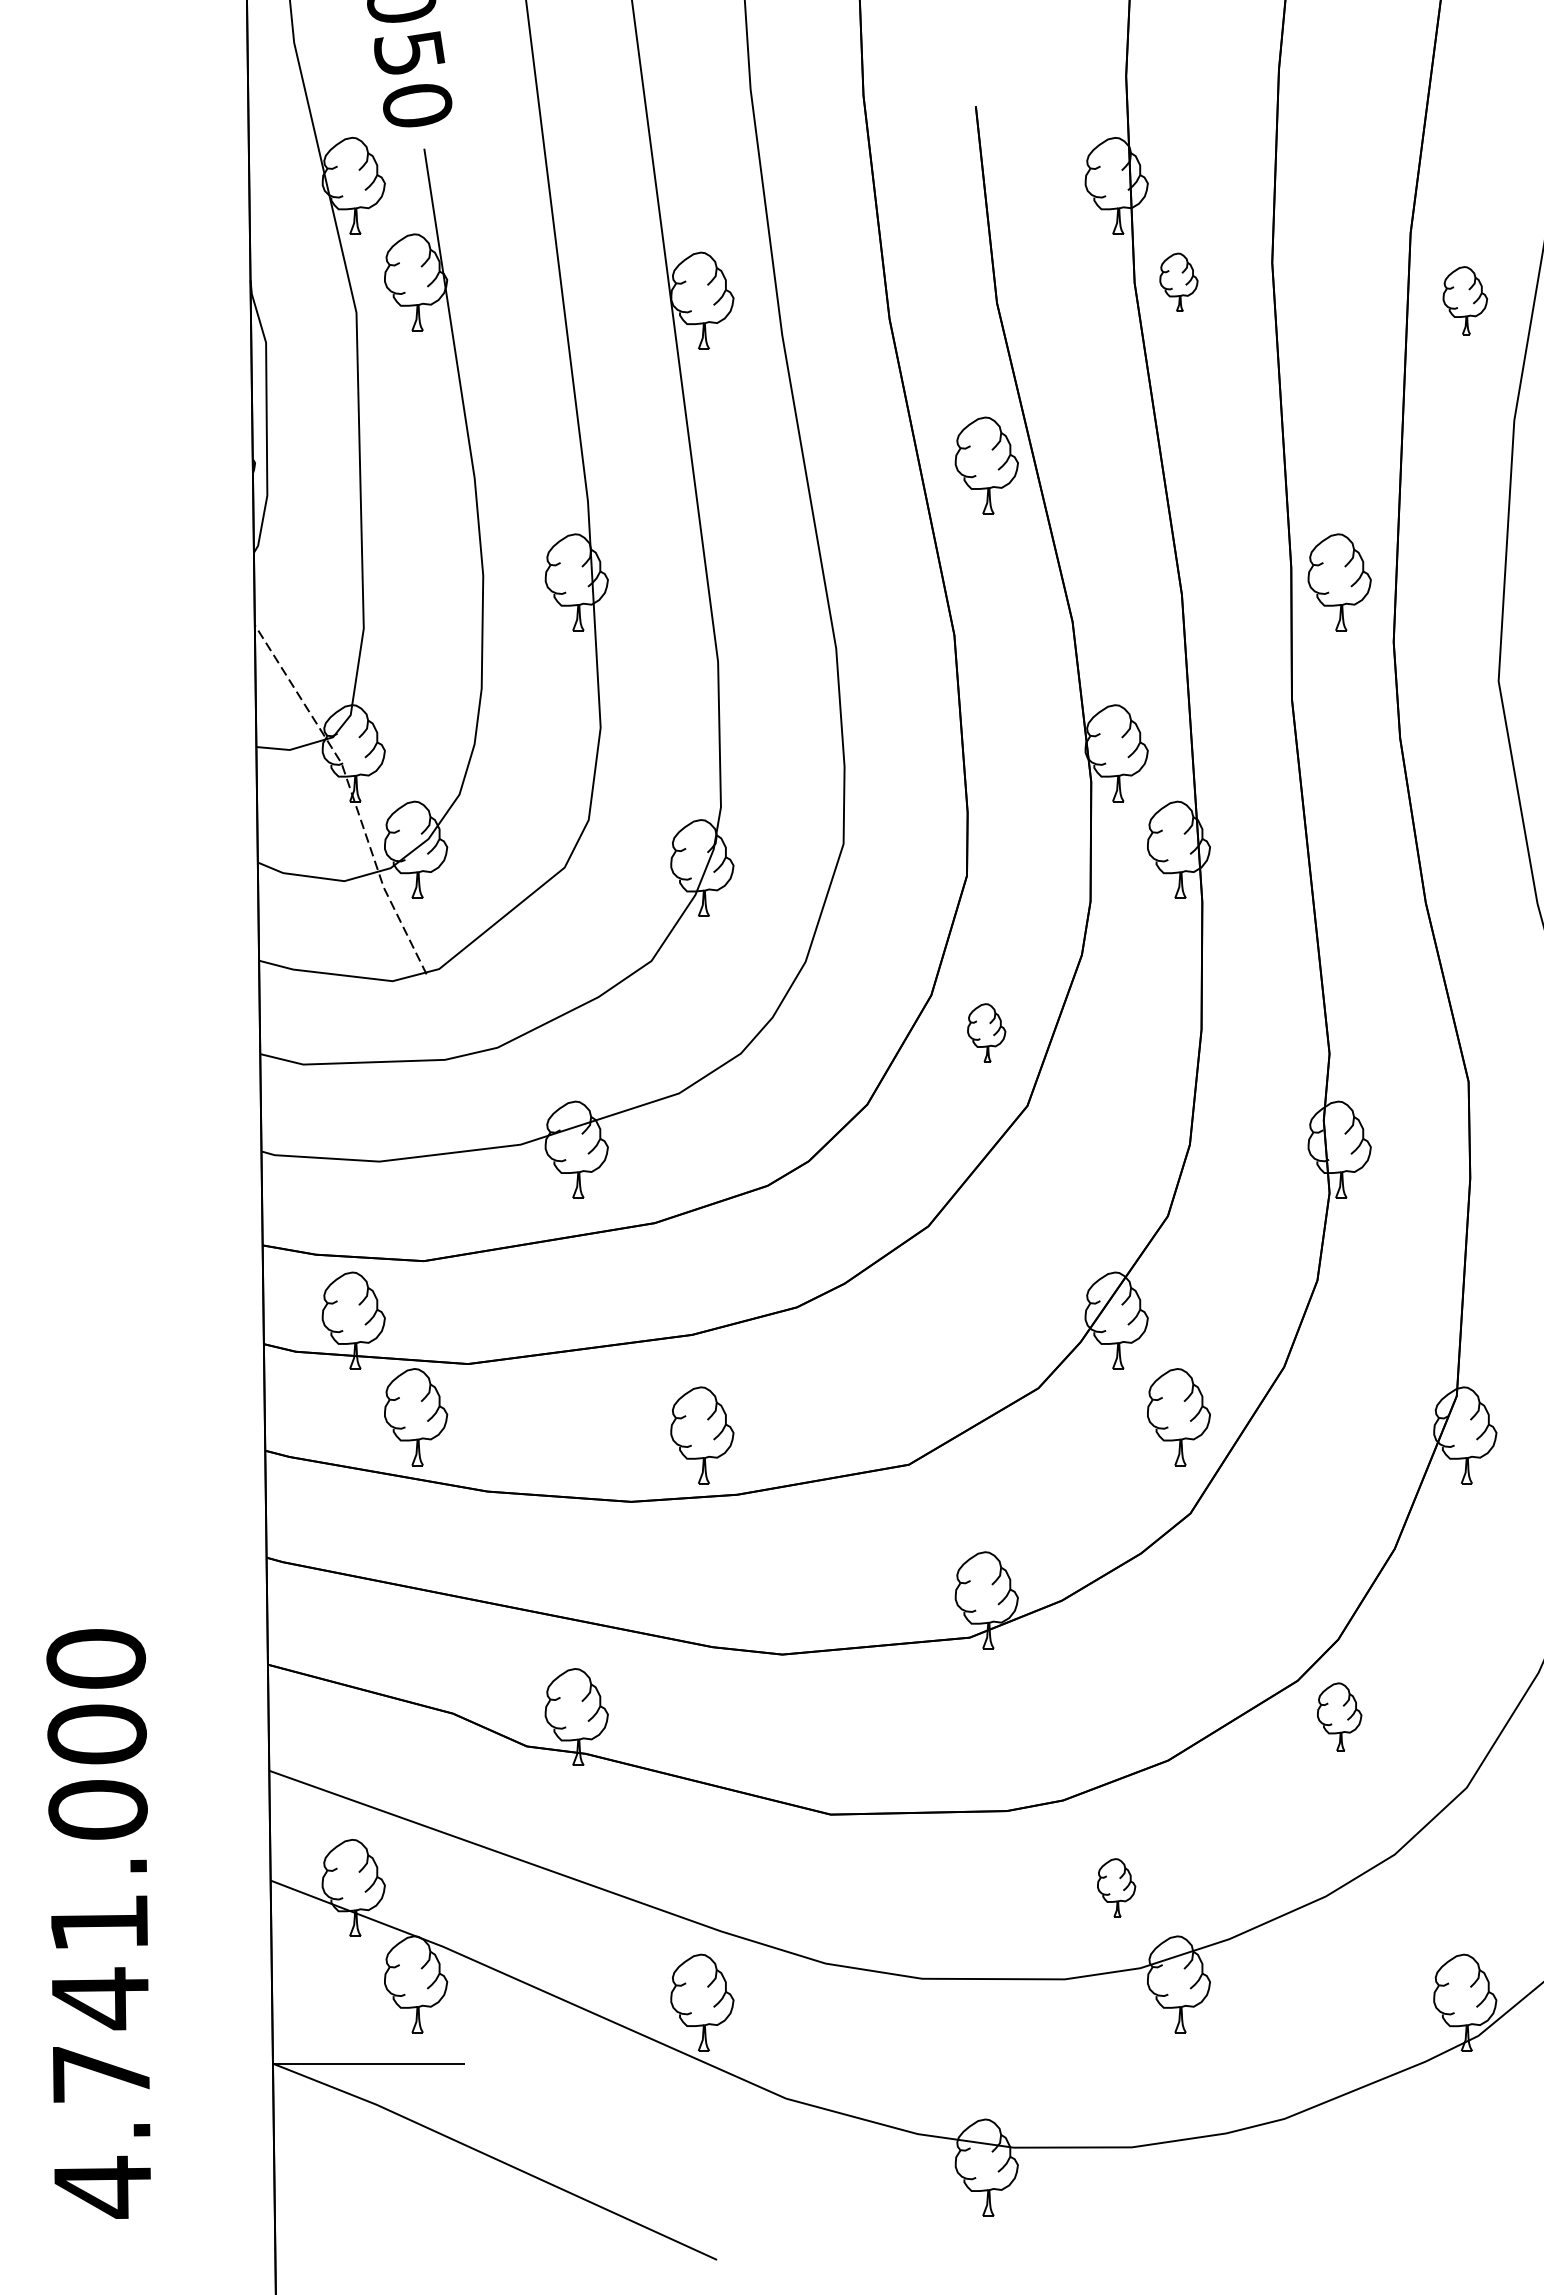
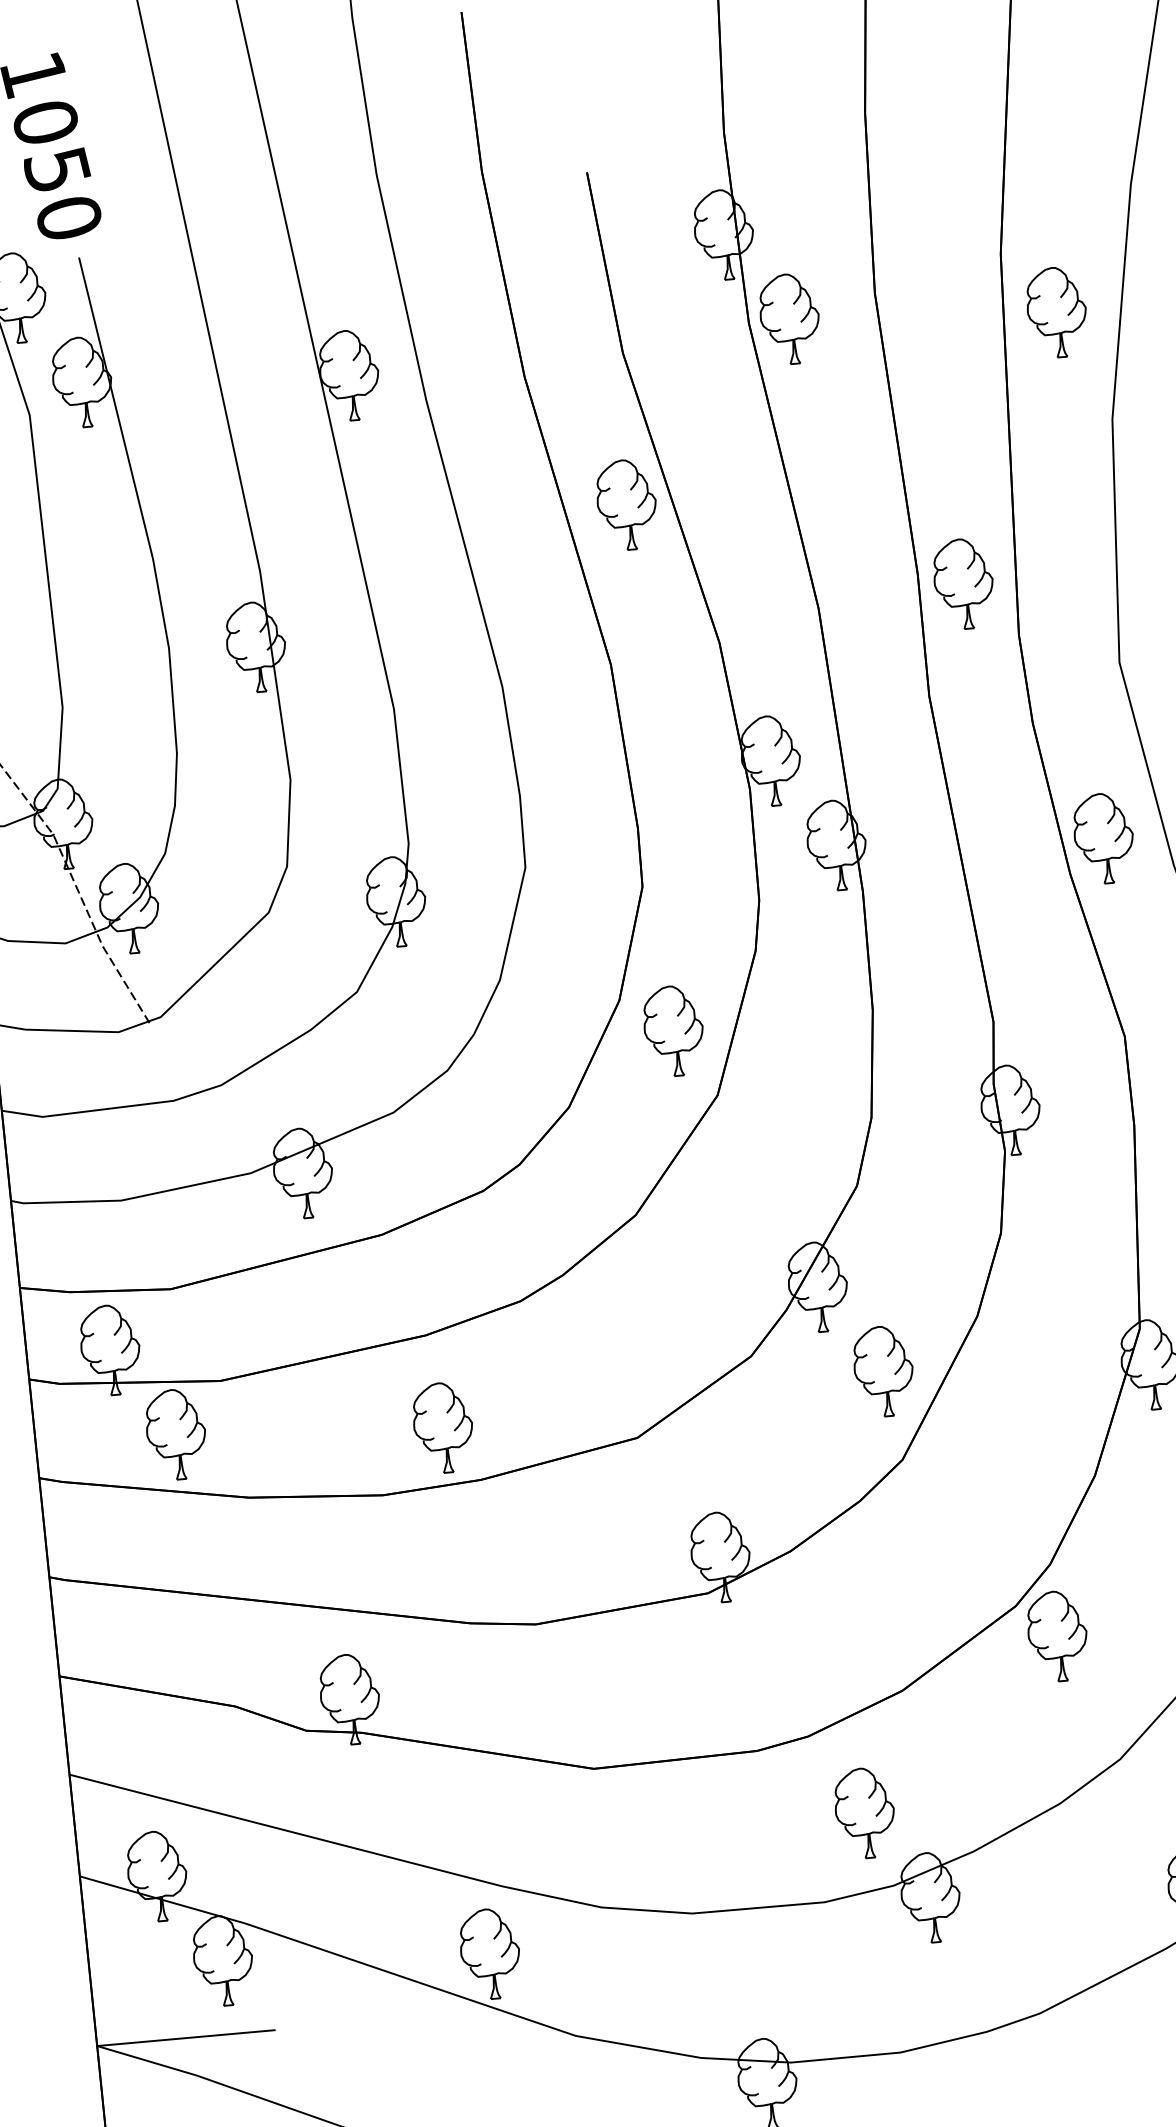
part: (1178, 282) -> (789, 319), size x1.67
part: (1465, 300) -> (1057, 312), size x1.43
part: (1465, 867) -> (1104, 837), added
part: (986, 1032) -> (673, 1030), size x1.67
part: (1339, 1716) -> (1057, 1635), size x1.43
part: (1116, 1887) -> (864, 1812), size x1.67

